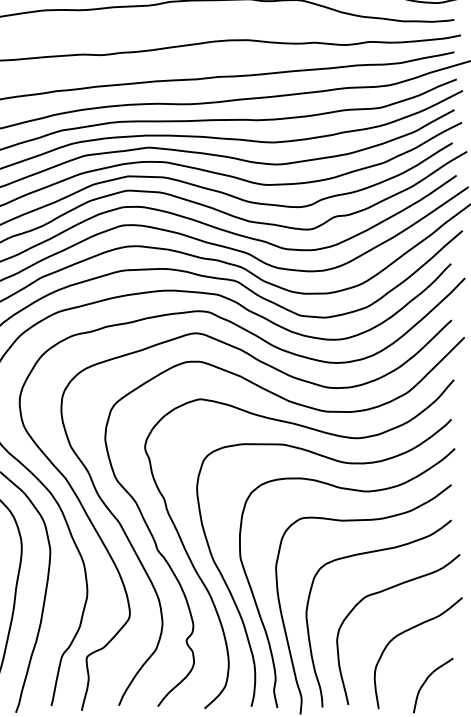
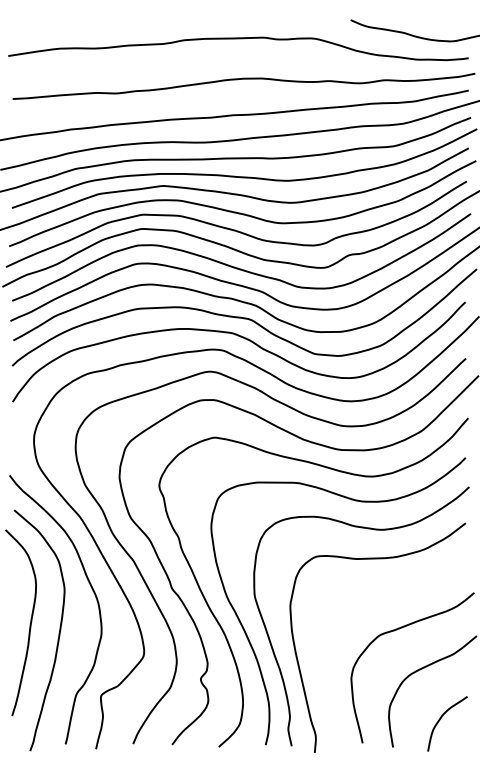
curve: (366, 554) -> (380, 592), removed

